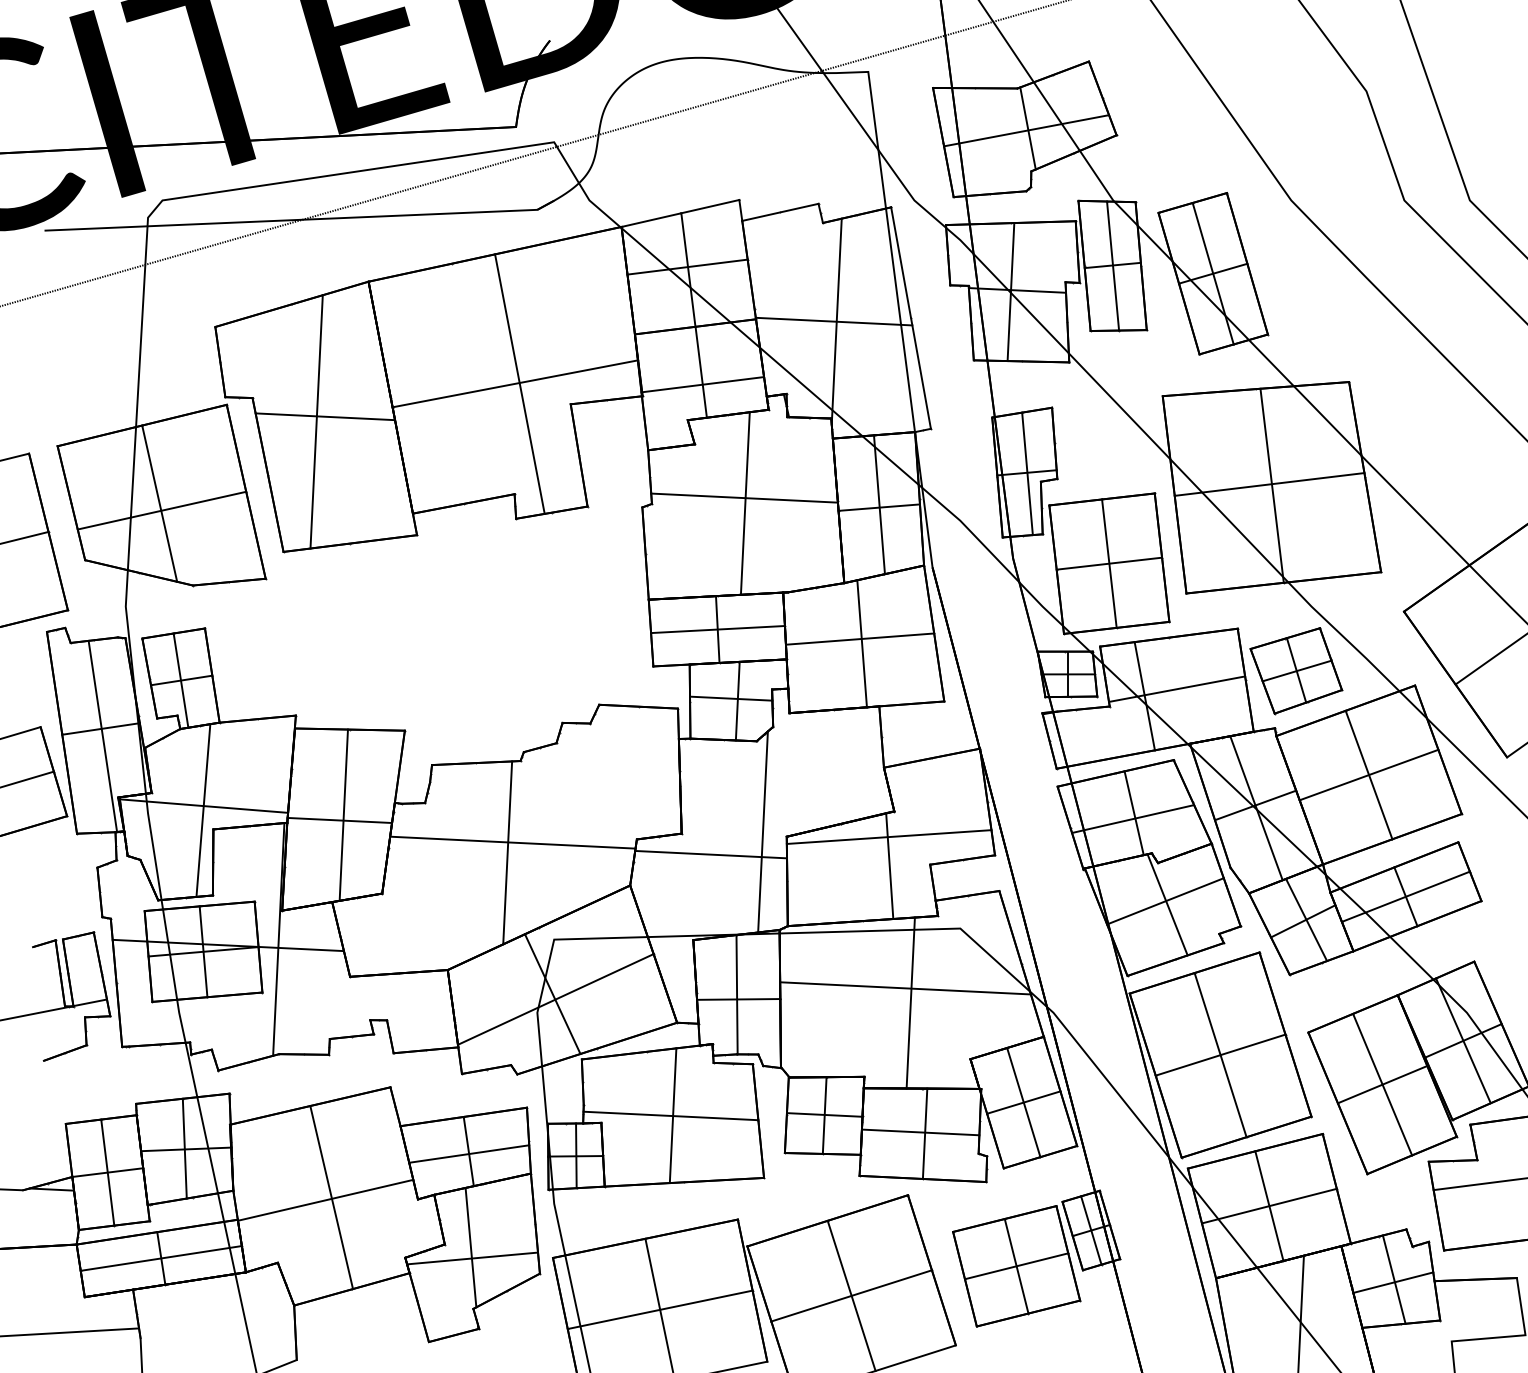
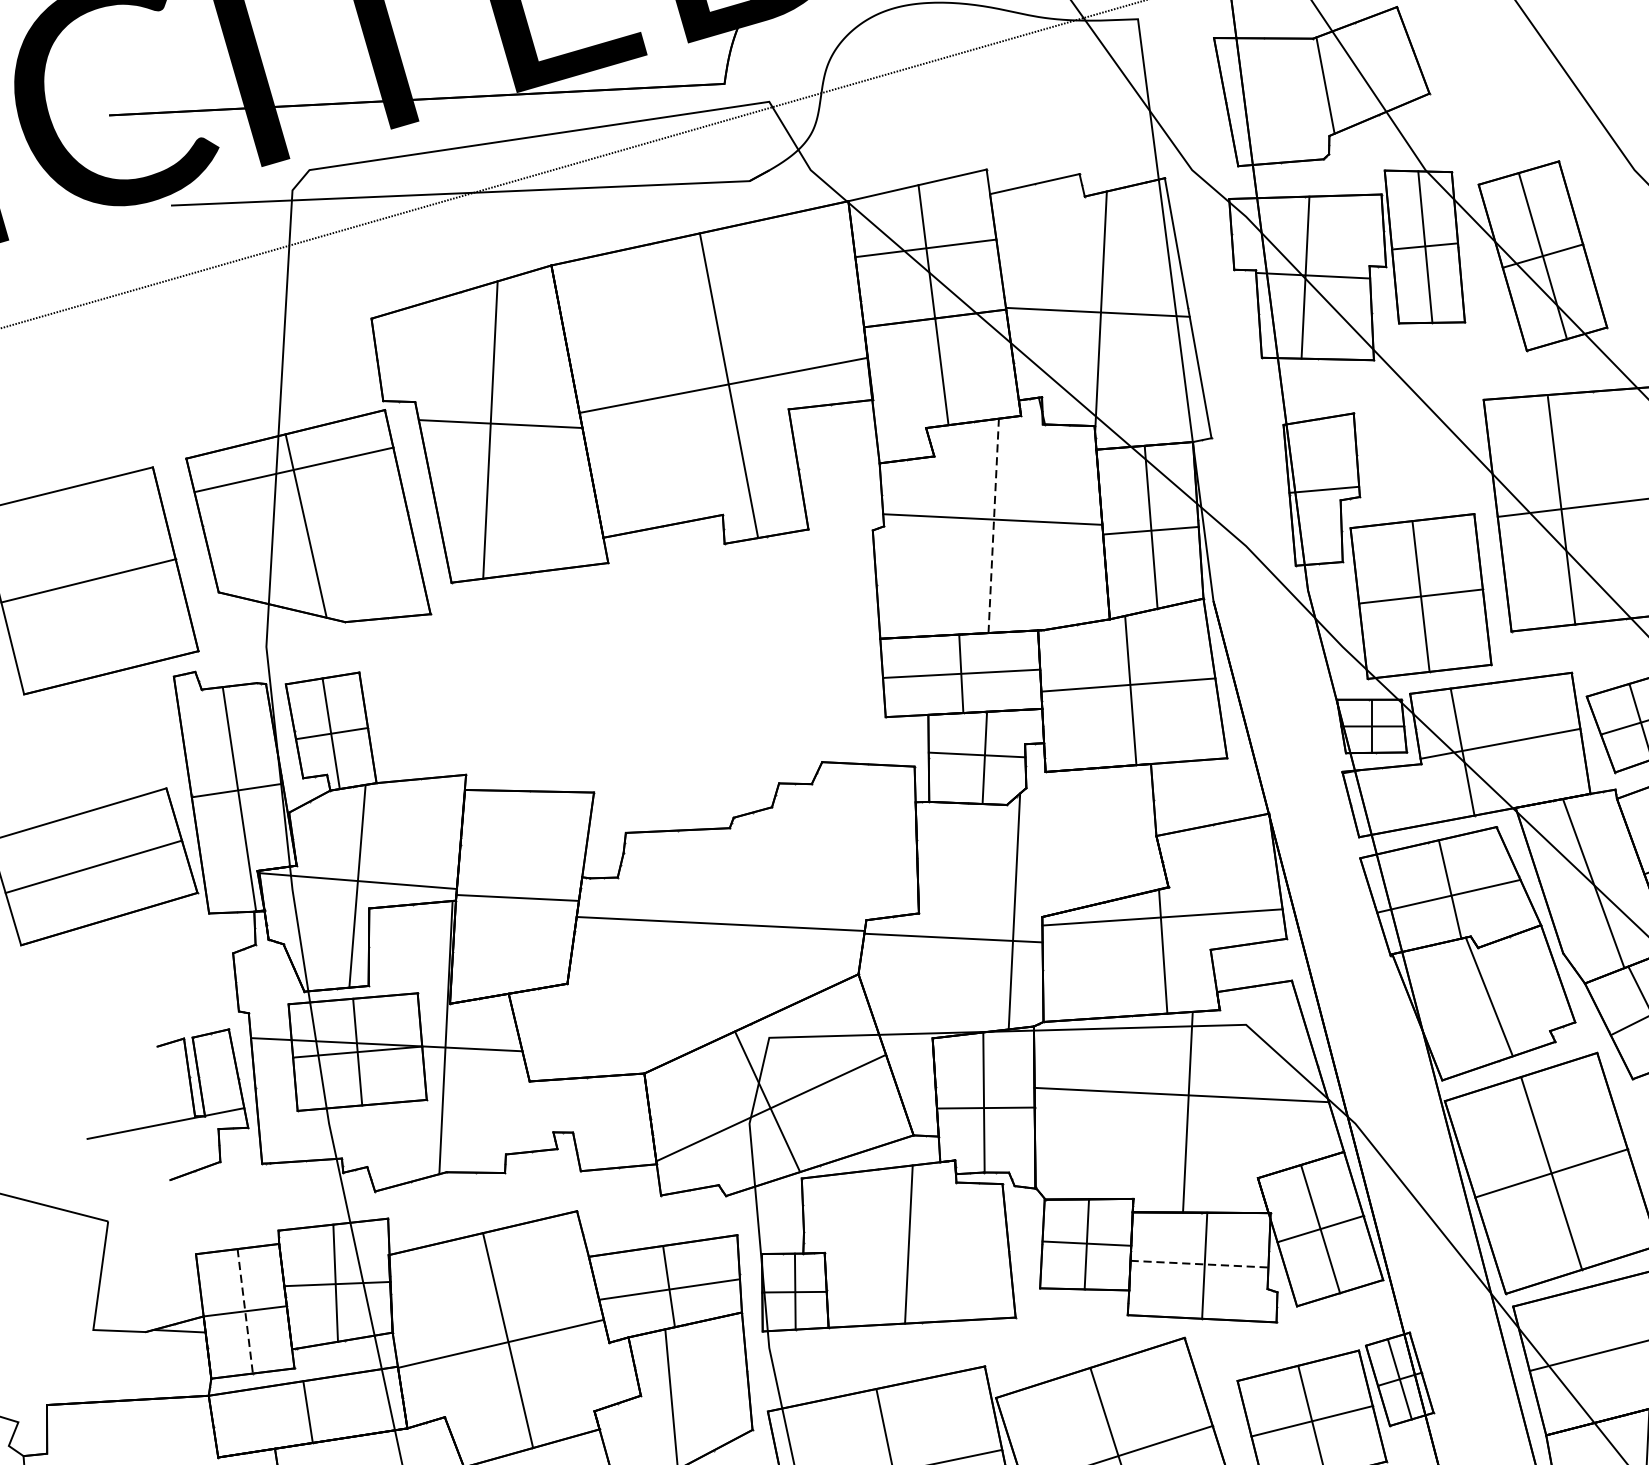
line: (1026, 130) -> (1323, 87), removed
line: (702, 384) -> (943, 386), removed
line: (1027, 473) -> (1324, 490), removed
line: (1271, 485) -> (1560, 510), moved
line: (745, 503) -> (993, 525), solid -> dashed
line: (161, 510) -> (294, 469), moved
line: (1255, 805) -> (1592, 880), removed
line: (343, 814) -> (521, 890), removed
line: (507, 852) -> (714, 935), removed
line: (1165, 901) -> (1486, 993), removed
line: (670, 1115) -> (905, 1244), removed
line: (920, 1132) -> (1199, 1264), solid -> dashed
line: (107, 1173) -> (244, 1312), solid -> dashed
line: (1269, 1205) -> (1608, 1349), removed
line: (160, 1258) -> (307, 1412), removed
line: (472, 1258) -> (673, 1412), removed

